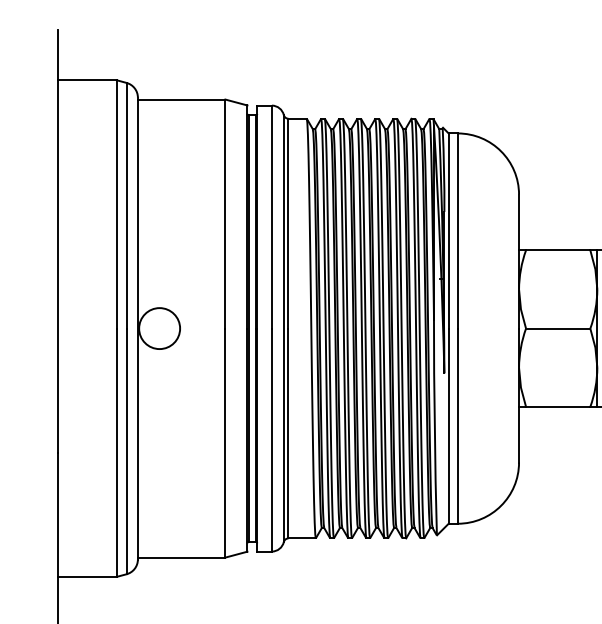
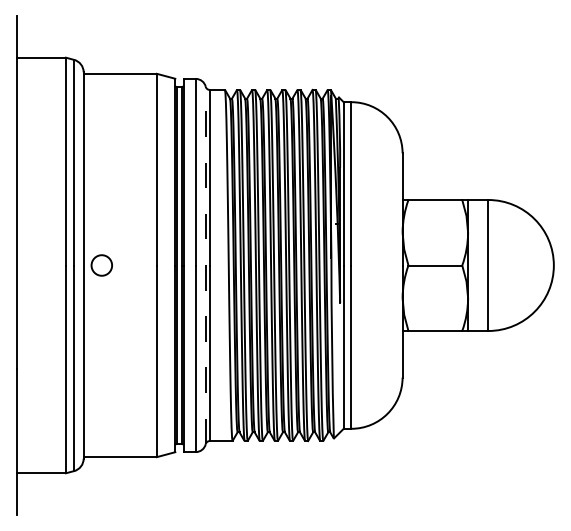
circle: (159, 328) -> (101, 265), size x0.6
line: (283, 328) -> (205, 265), solid -> dashed

